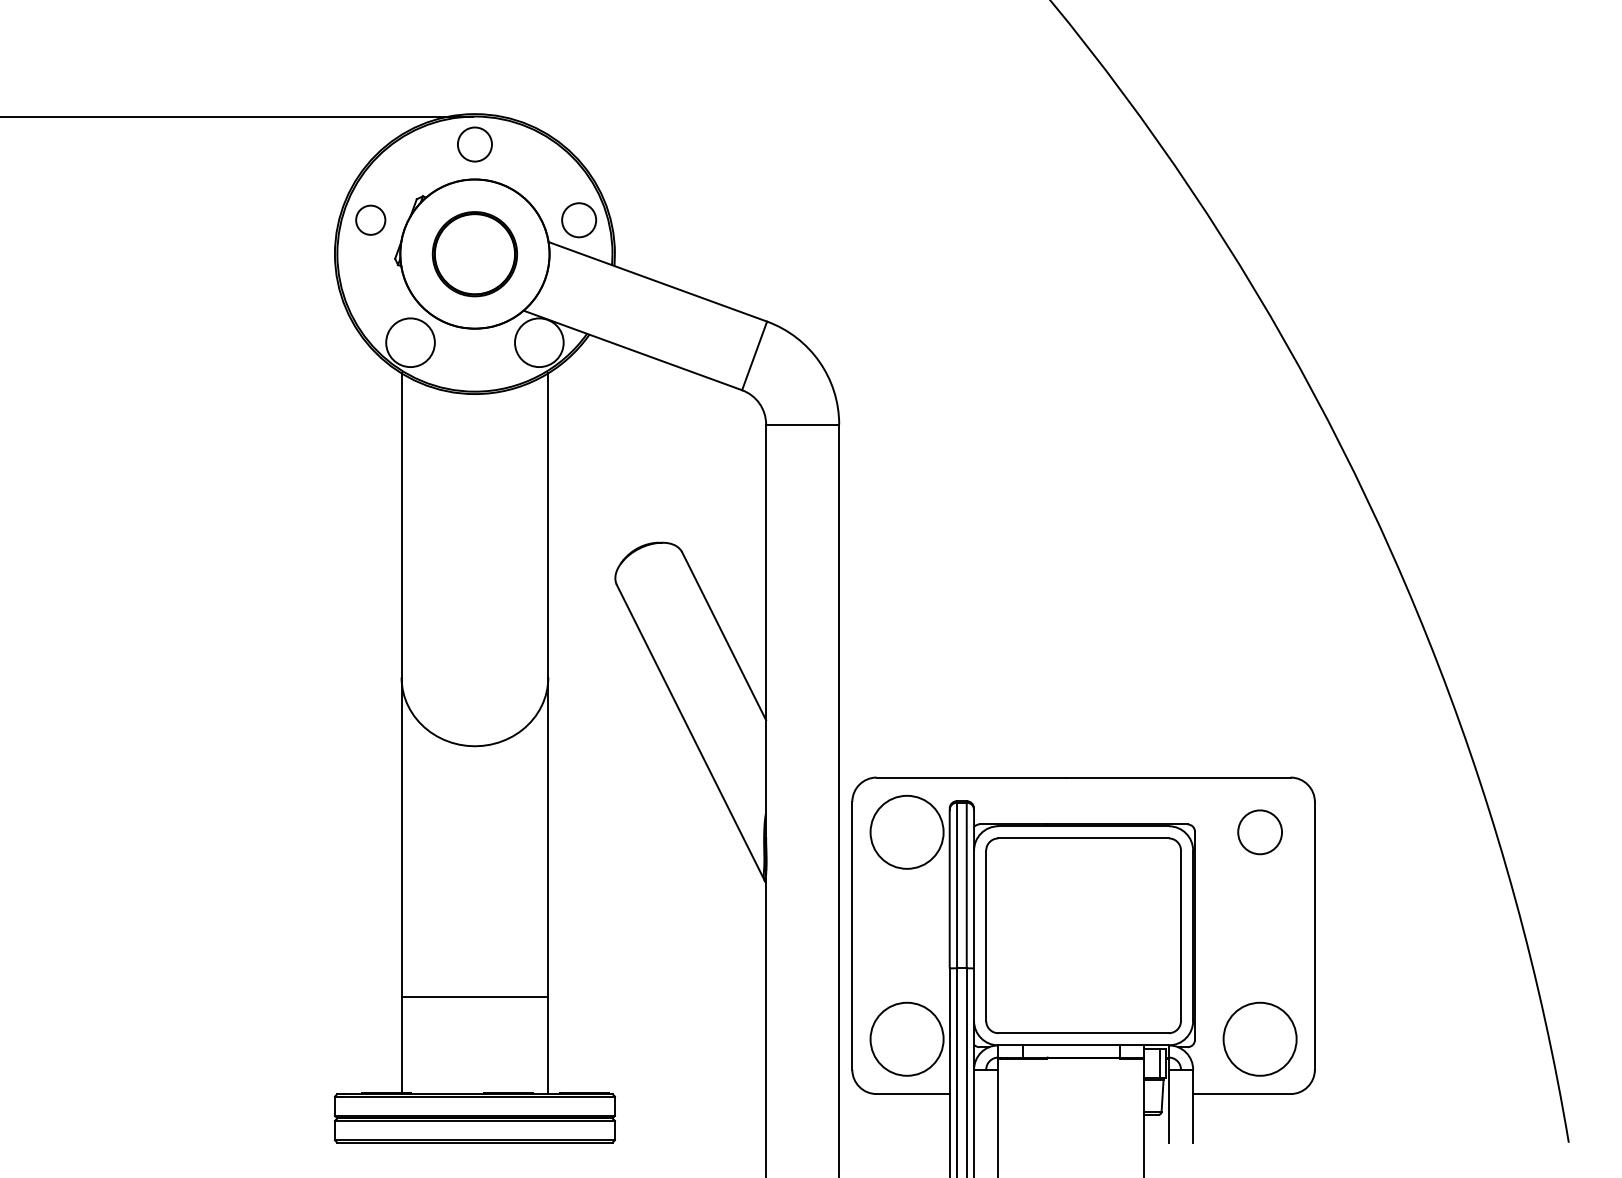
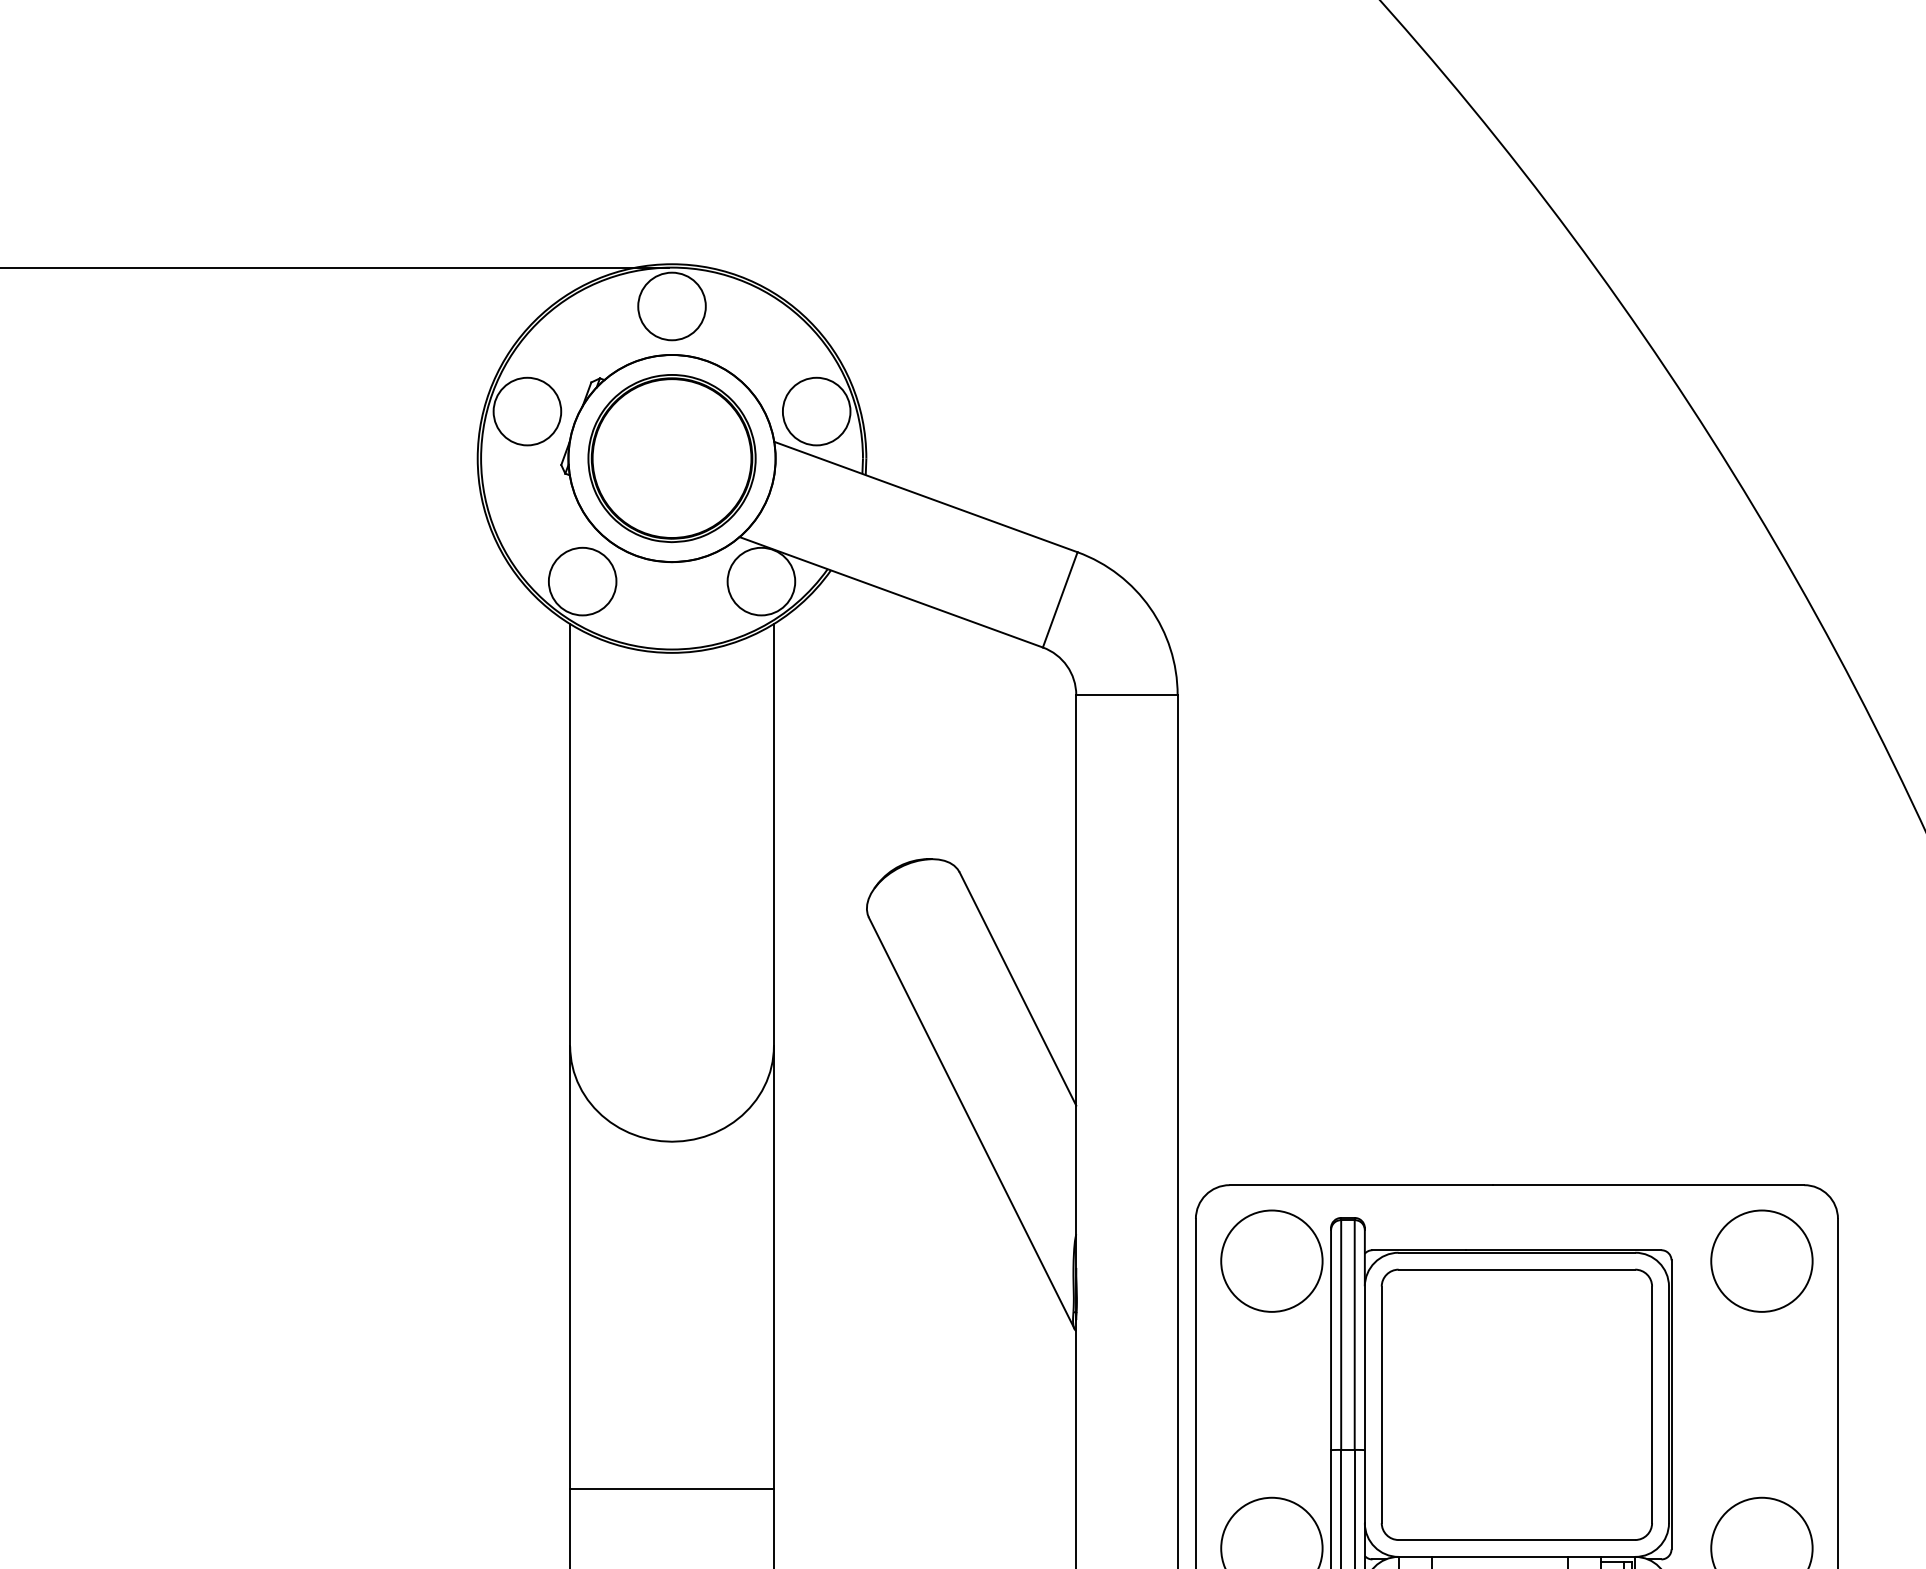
circle: (474, 144) -> (671, 306), size x1.43
circle: (370, 219) -> (527, 410), size x1.67
circle: (578, 219) -> (815, 410), size x1.43
part: (474, 254) -> (671, 459), size x1.43
circle: (1259, 831) -> (1761, 1260), size x1.67

